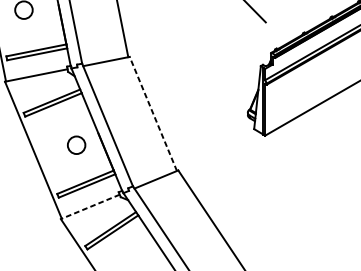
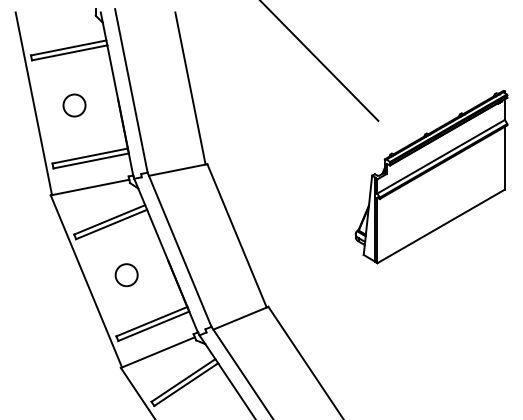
line: (153, 113) -> (237, 235), dashed -> solid
circle: (76, 145) -> (126, 275), moved
line: (90, 206) -> (157, 352), dashed -> solid

